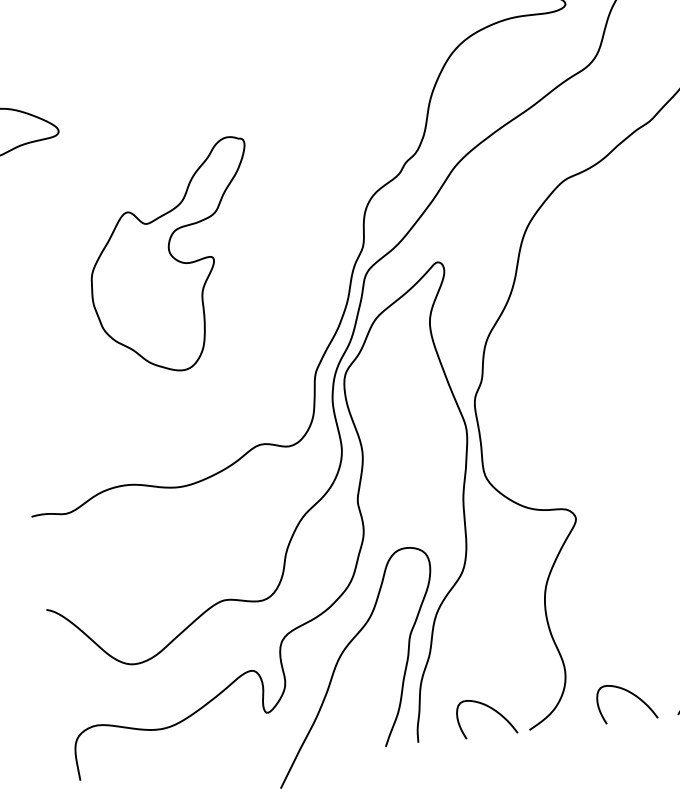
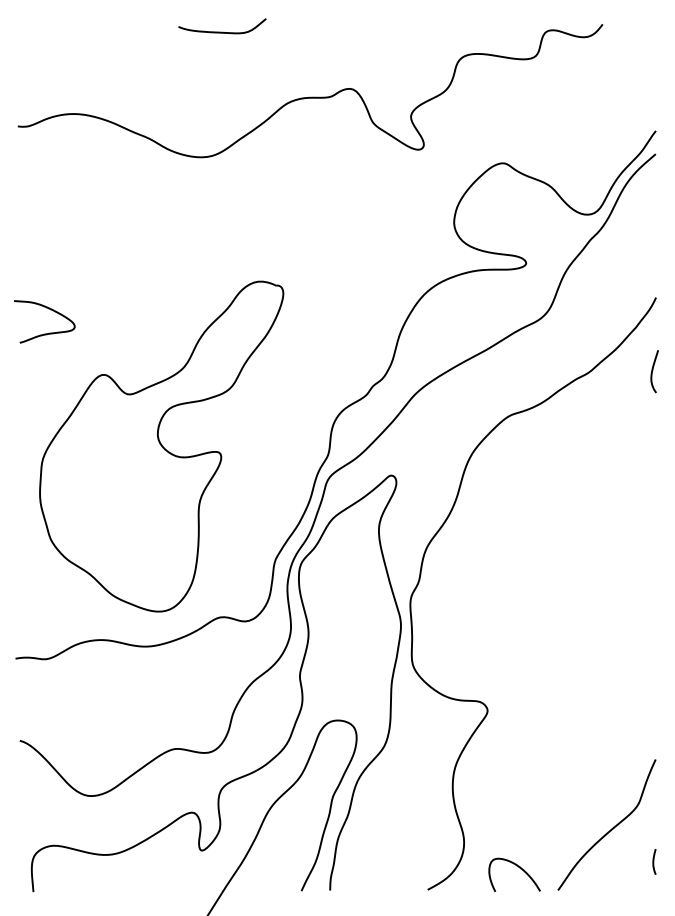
part: (172, 257) -> (161, 446), size x1.67
curve: (491, 709) -> (396, 868), removed

